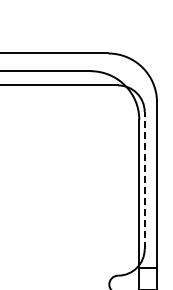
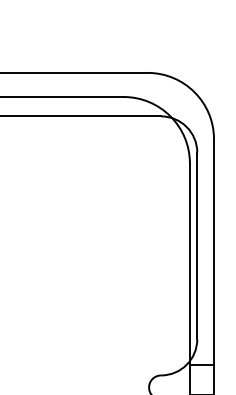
line: (144, 180) -> (196, 245), dashed -> solid

